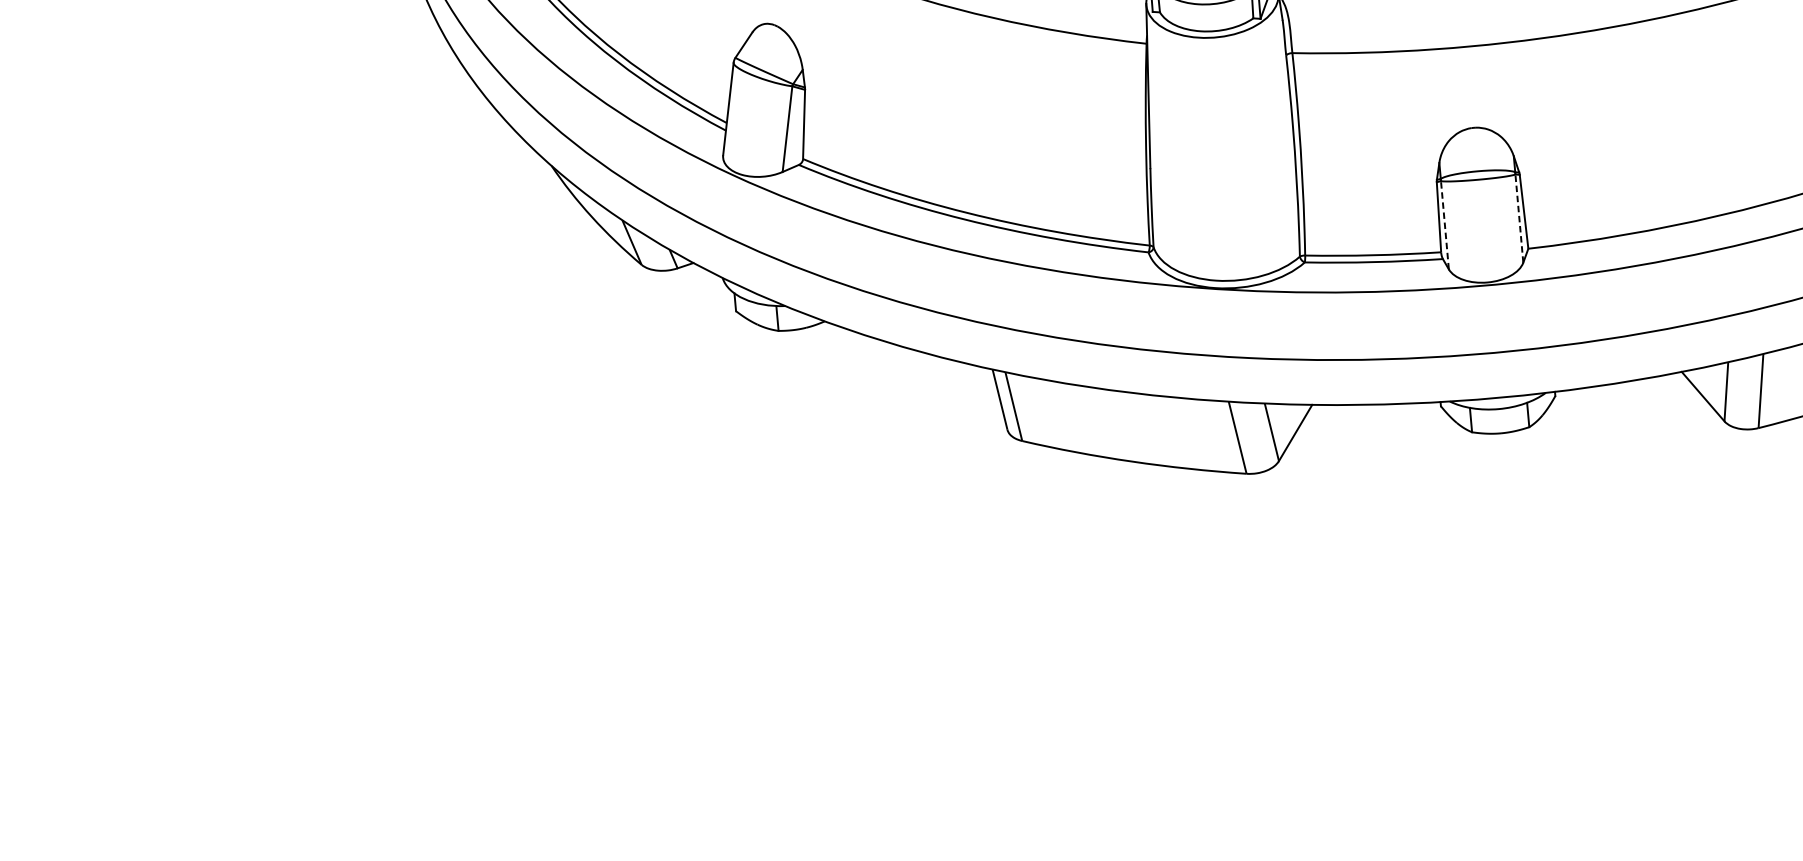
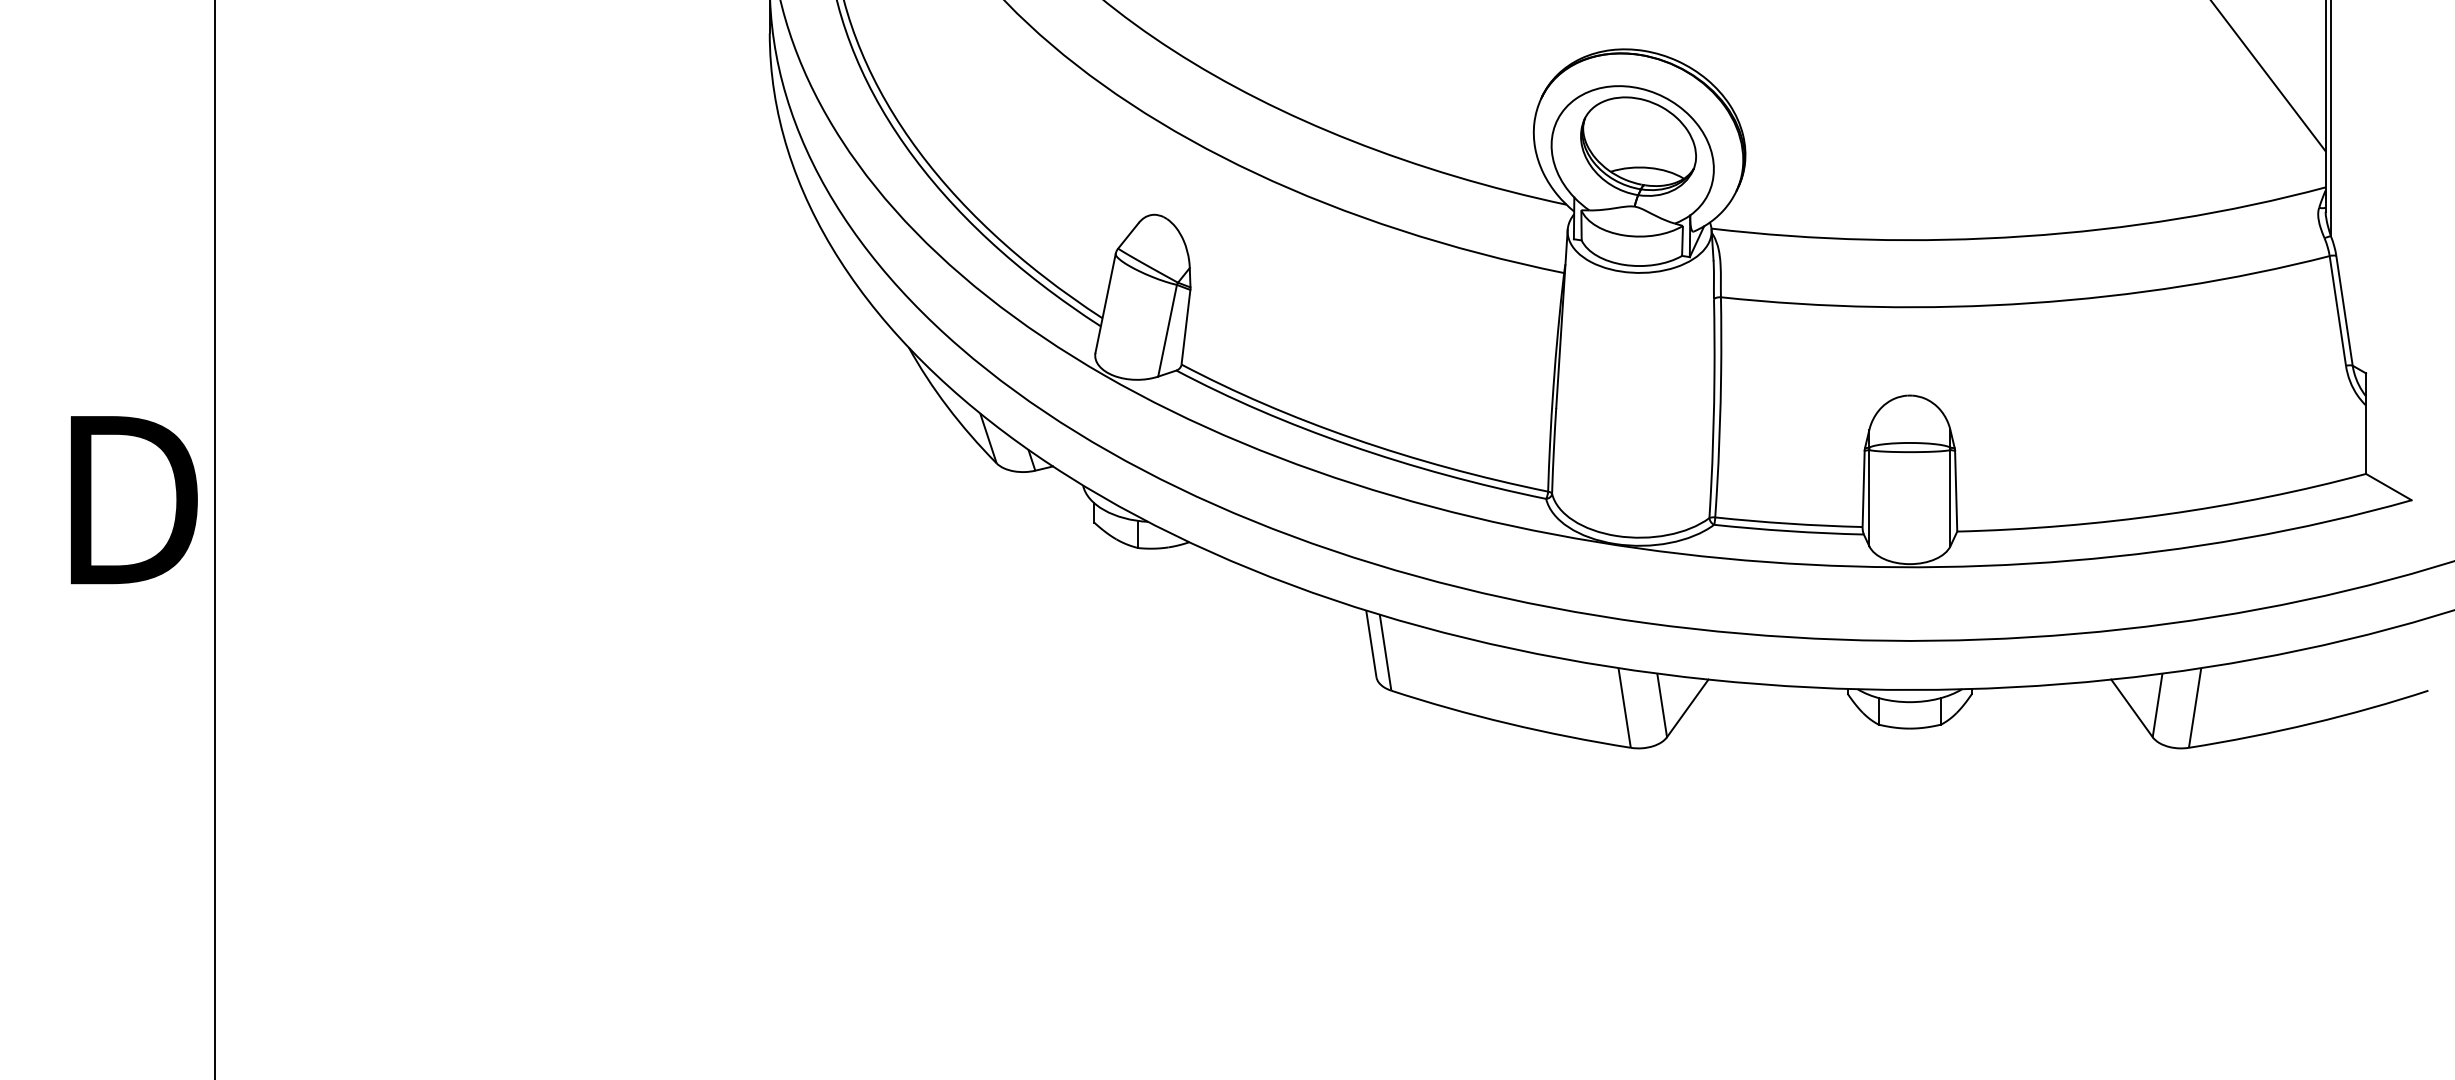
line: (1519, 218) -> (1950, 497), dashed -> solid
line: (1445, 224) -> (1869, 497), dashed -> solid

